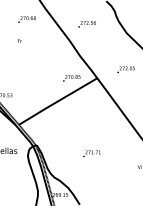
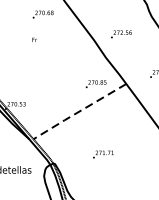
text: (86, 24) -> (120, 34), moved
line: (57, 101) -> (79, 111), solid -> dashed
text: (91, 153) -> (102, 154), moved

